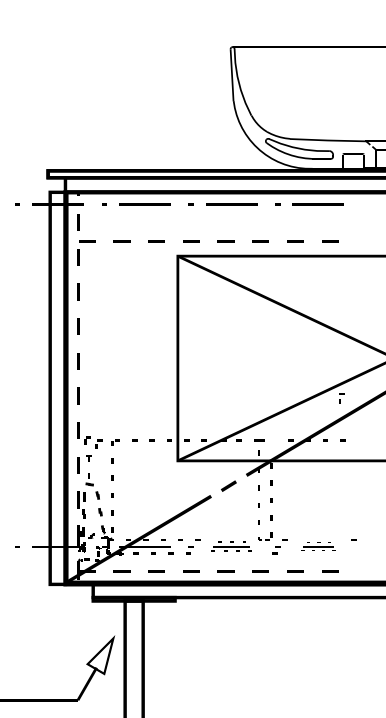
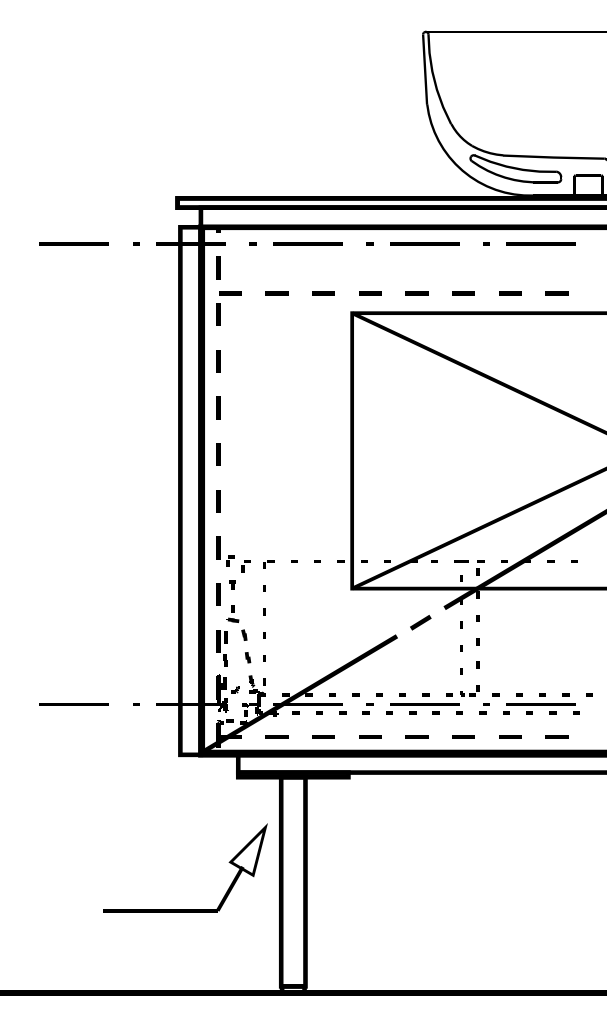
part: (341, 398) -> (480, 567), moved
part: (231, 546) -> (424, 703), size x1.43
part: (318, 546) -> (541, 703), size x1.67

